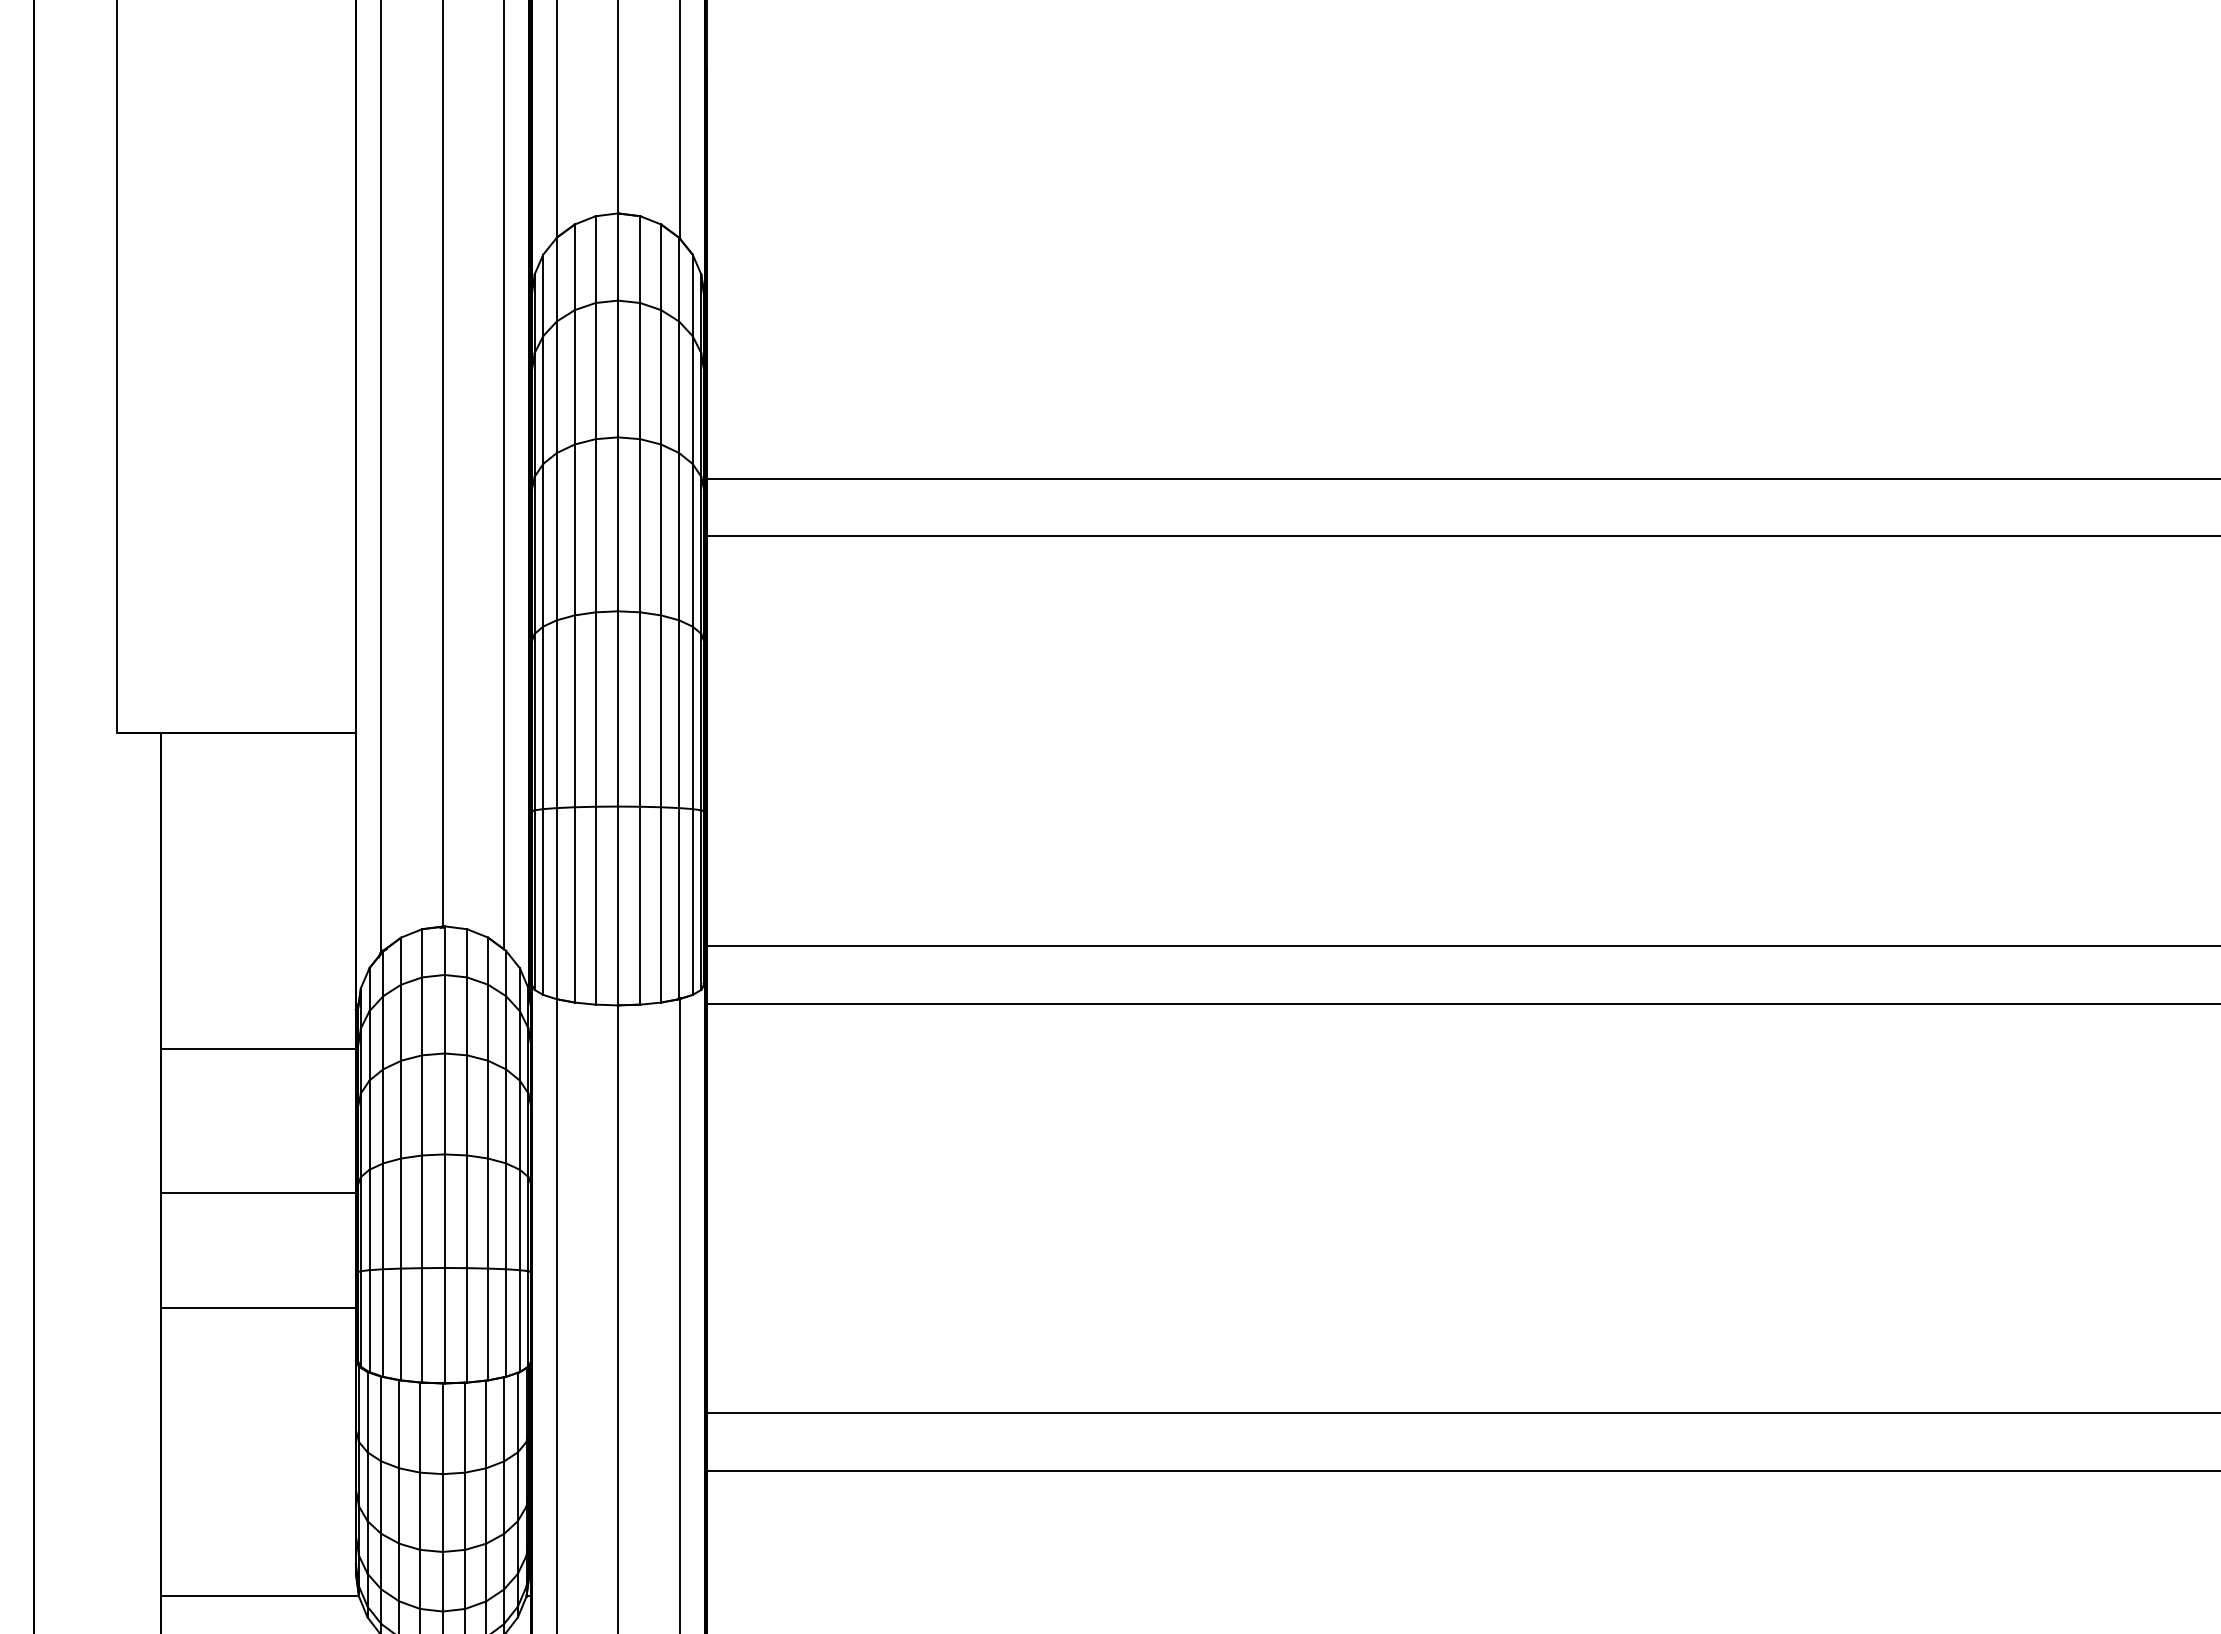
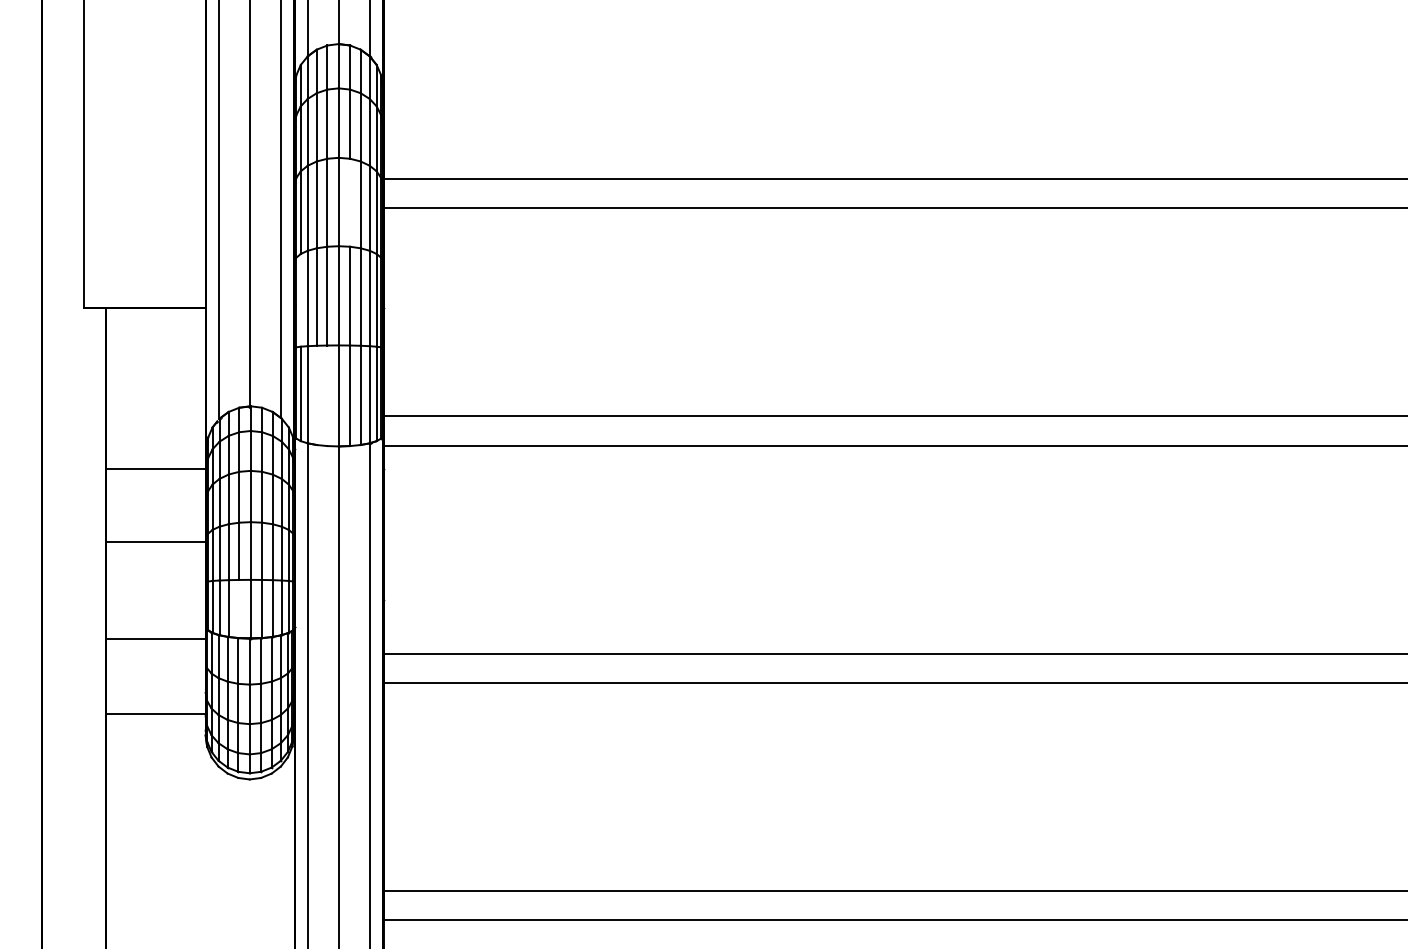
line: (641, 525) -> (350, 202), removed
line: (542, 716) -> (300, 299), removed
line: (574, 905) -> (316, 395), removed
line: (595, 905) -> (327, 395), removed
line: (257, 1308) -> (155, 639), moved
line: (422, 1324) -> (239, 608), removed
line: (259, 1595) -> (156, 714), moved

